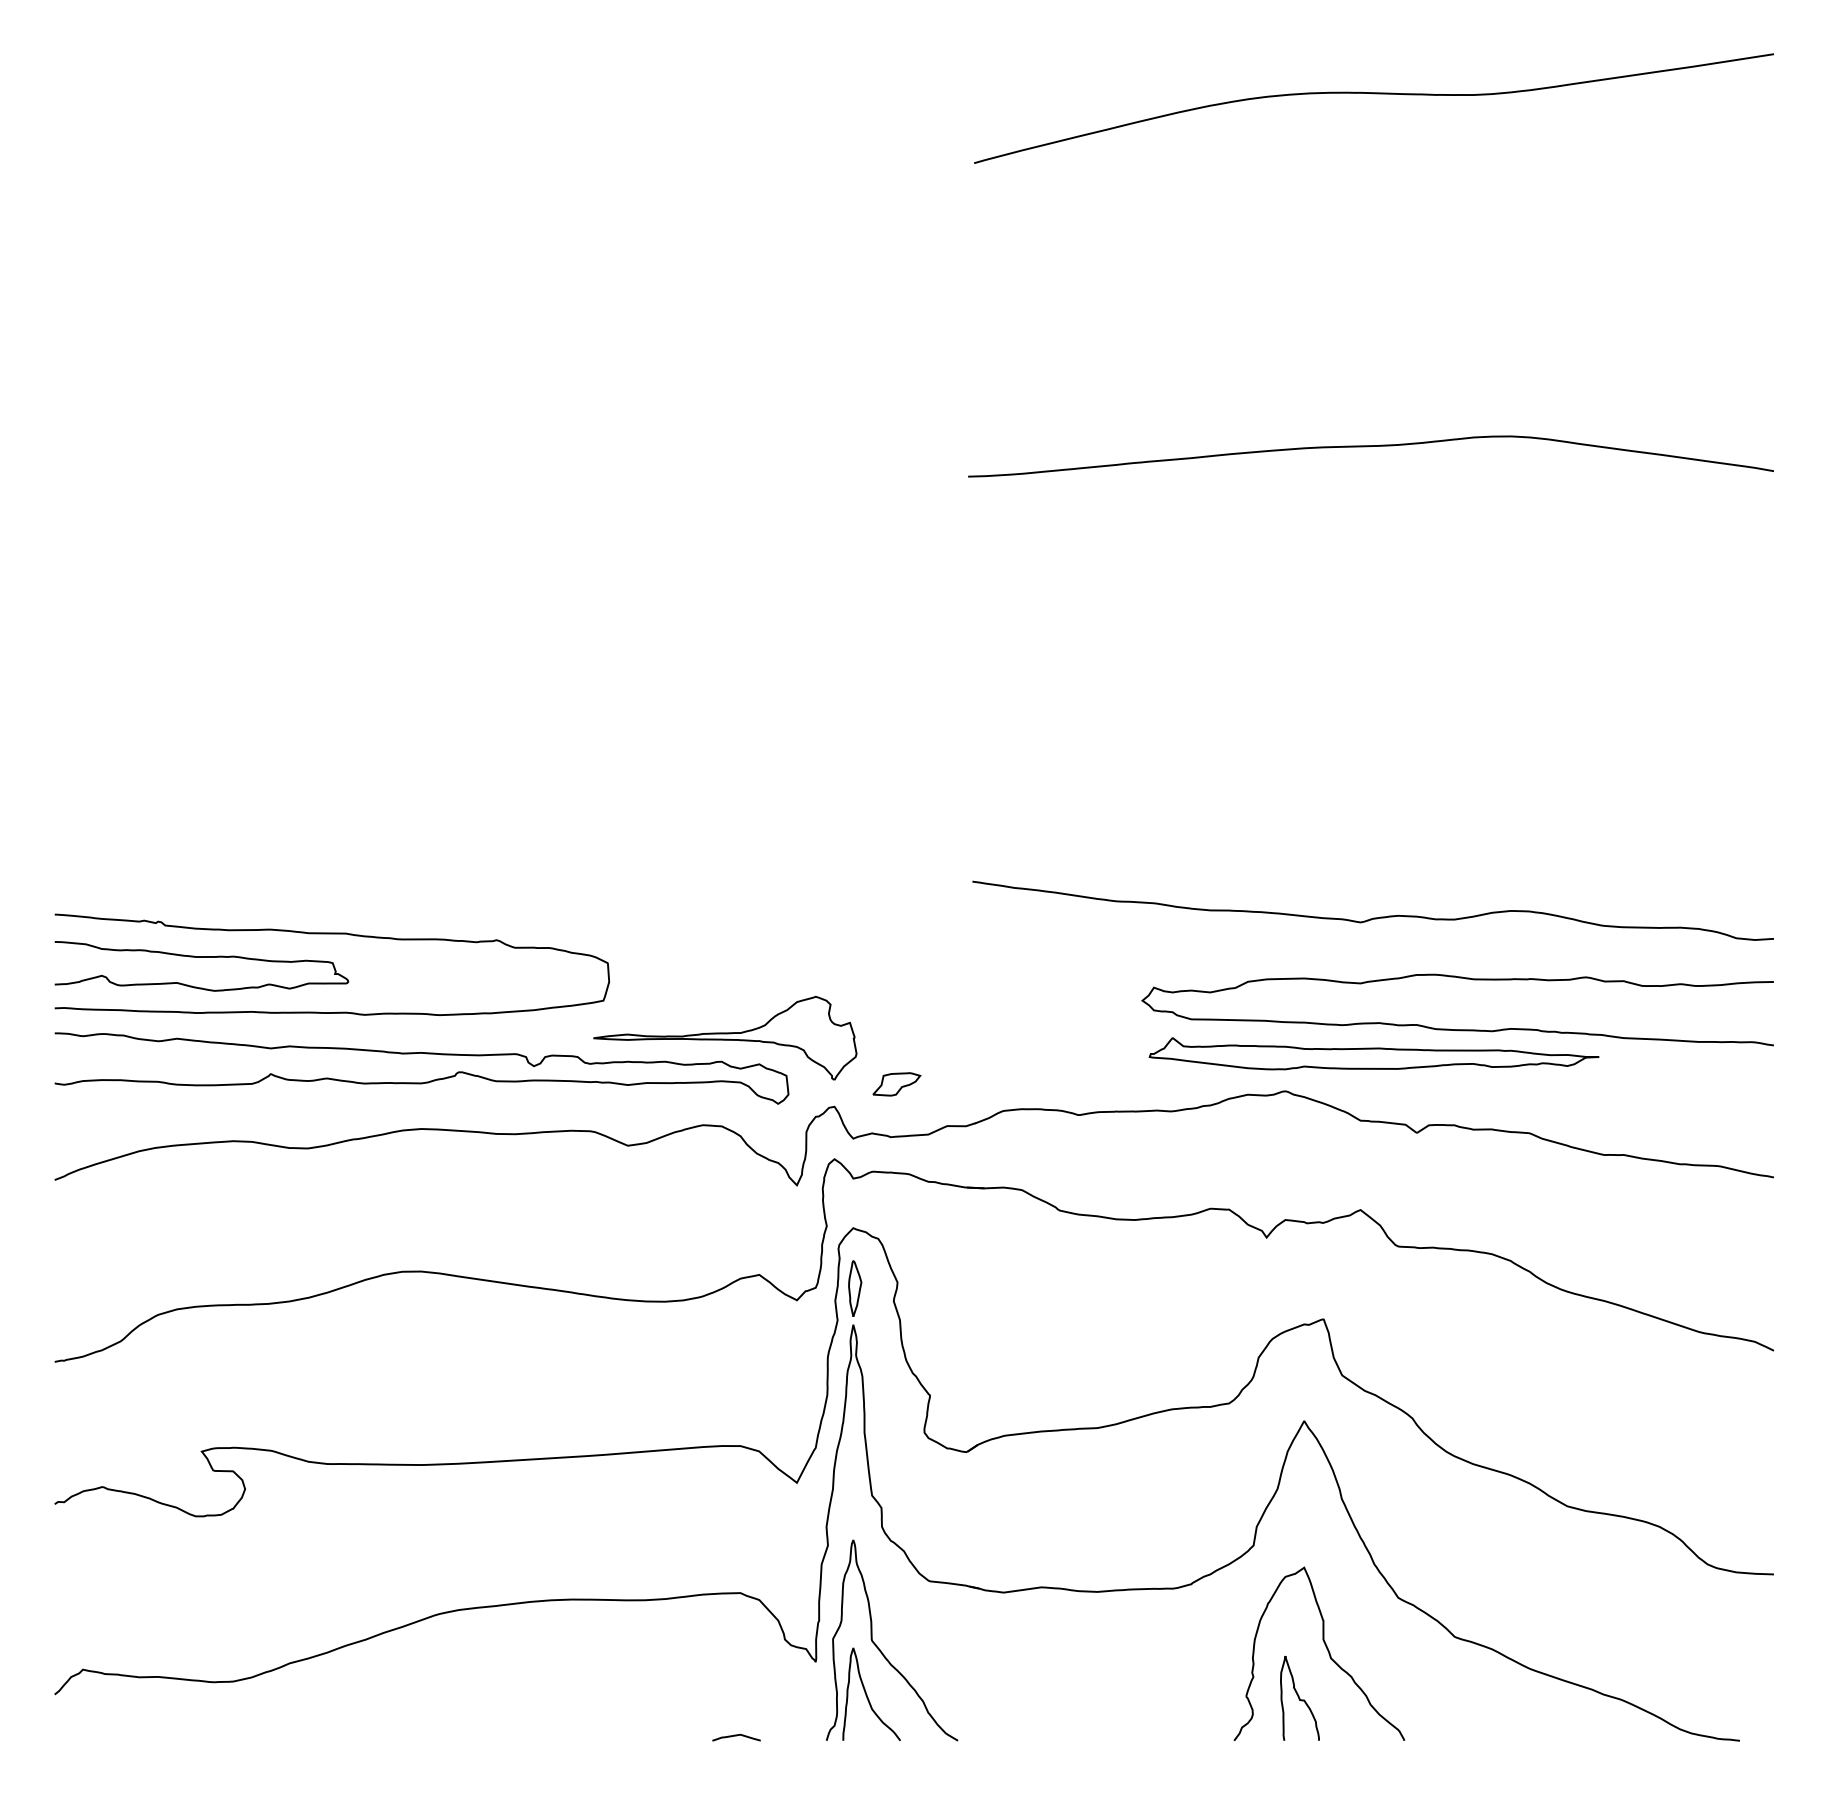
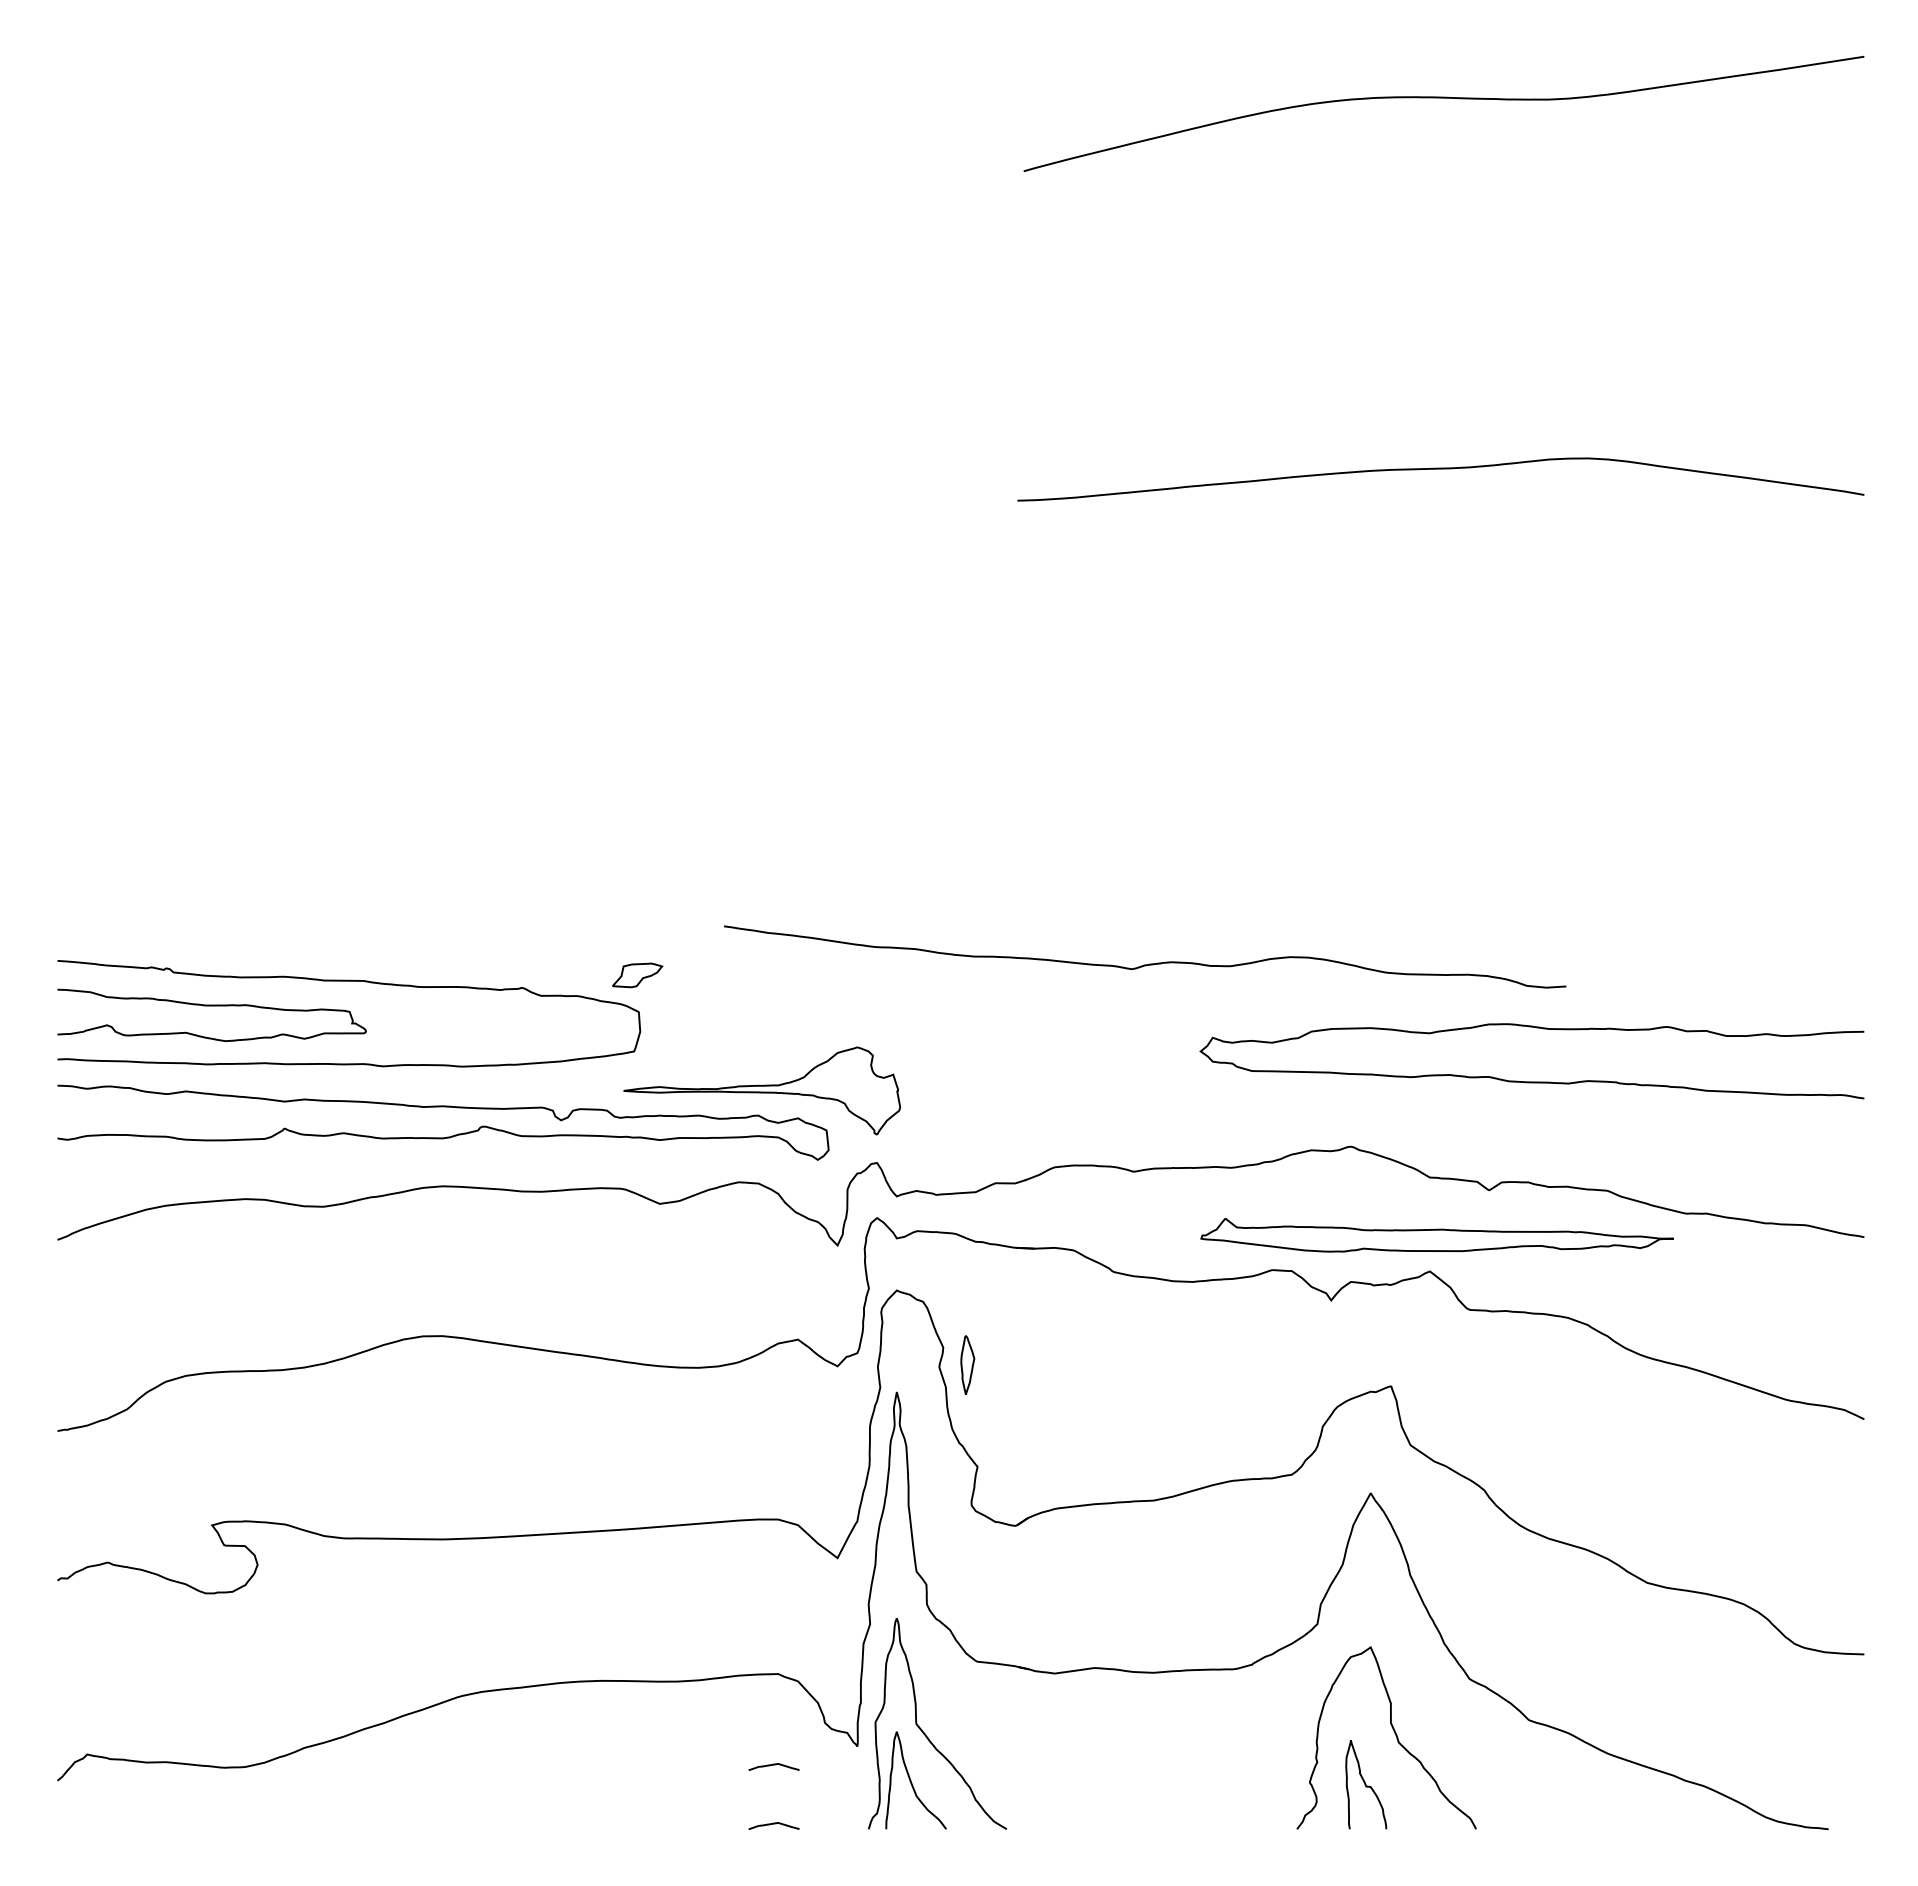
curve: (1373, 917) -> (1145, 964), moved
part: (1373, 1054) -> (1436, 1235), moved
part: (896, 1084) -> (637, 975), moved
part: (854, 1288) -> (967, 1364), moved
curve: (735, 1680) -> (773, 1765), added

